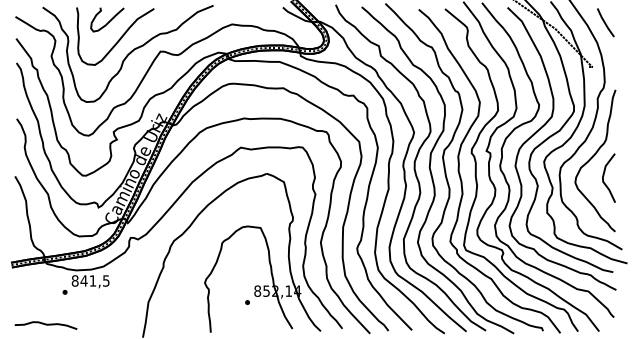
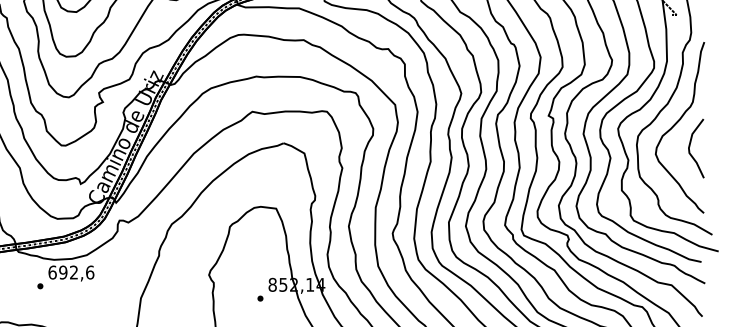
text: (90, 280) -> (71, 272), 841,5 -> 692,6

